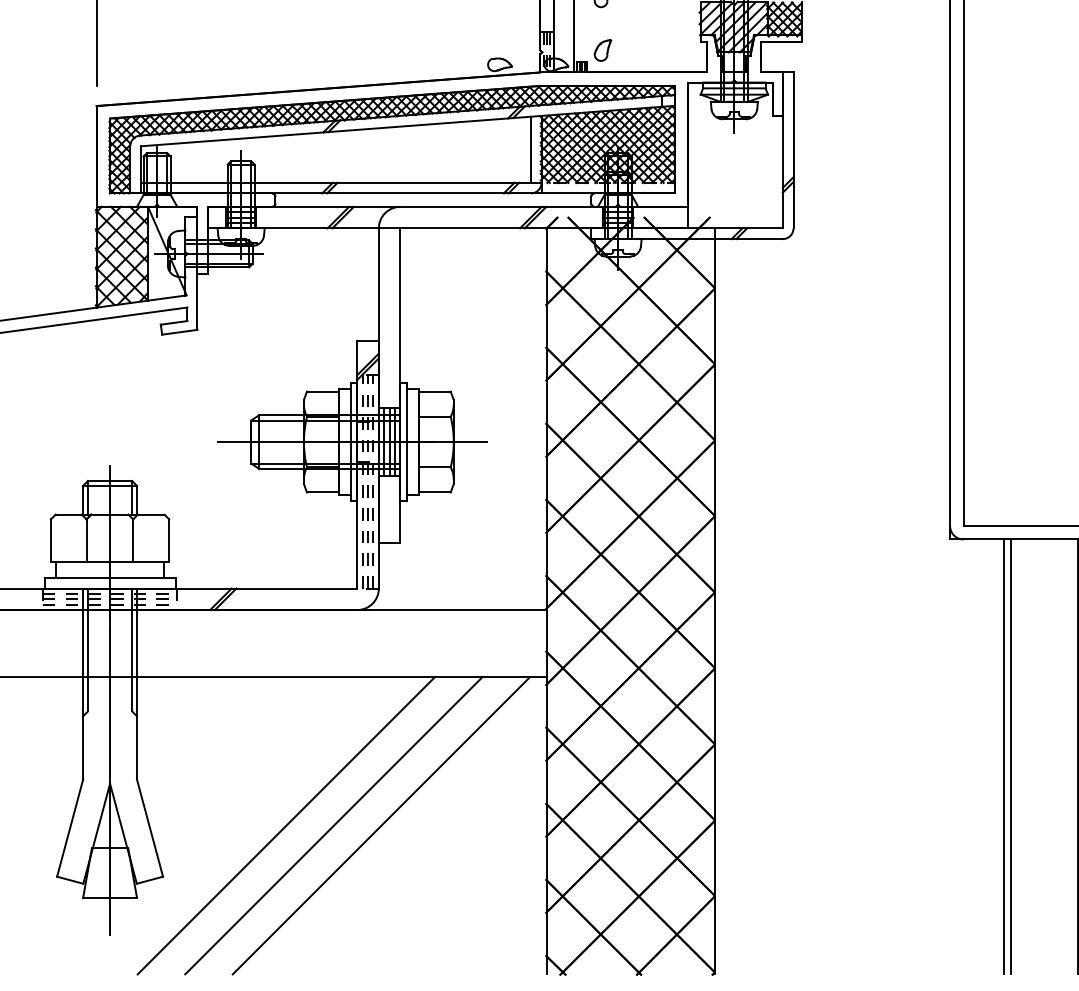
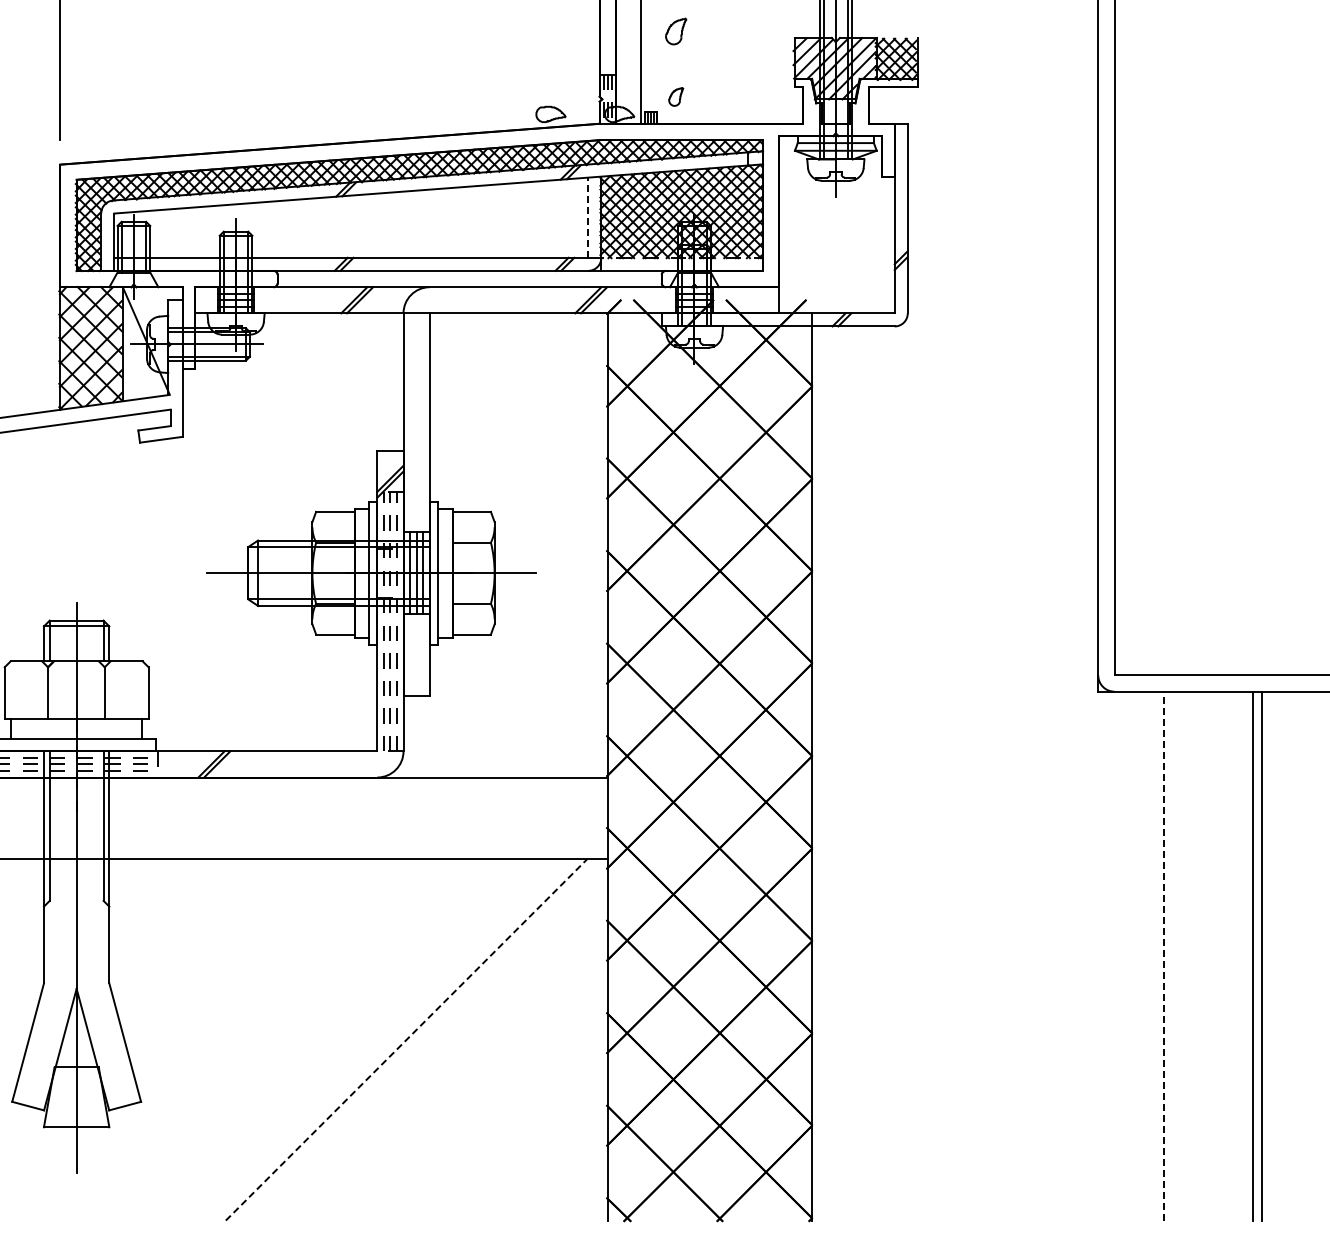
part: (603, 50) -> (676, 96), size x0.7
line: (530, 149) -> (588, 217), solid -> dashed
line: (1003, 756) -> (1163, 955), solid -> dashed
line: (1010, 756) -> (1171, 955), removed
line: (285, 825) -> (290, 1039), removed
line: (333, 825) -> (348, 1039), removed
line: (381, 825) -> (406, 1039), solid -> dashed

